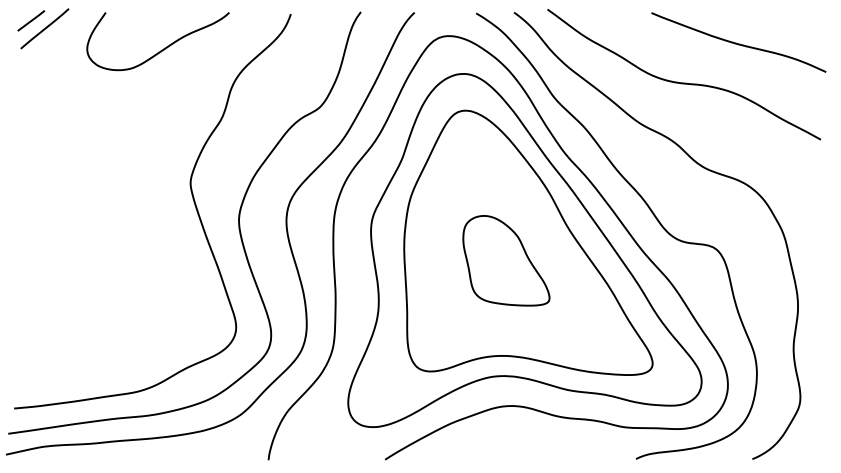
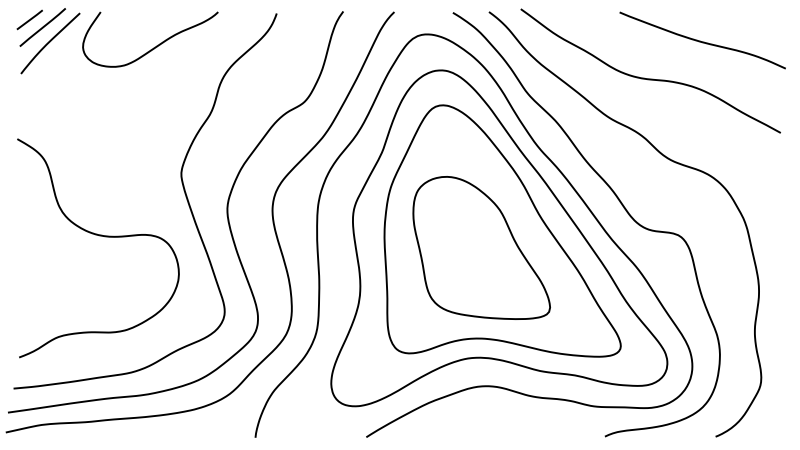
curve: (52, 44) -> (50, 42), added
curve: (104, 248) -> (99, 236), added
part: (506, 260) -> (481, 247), size x1.67

